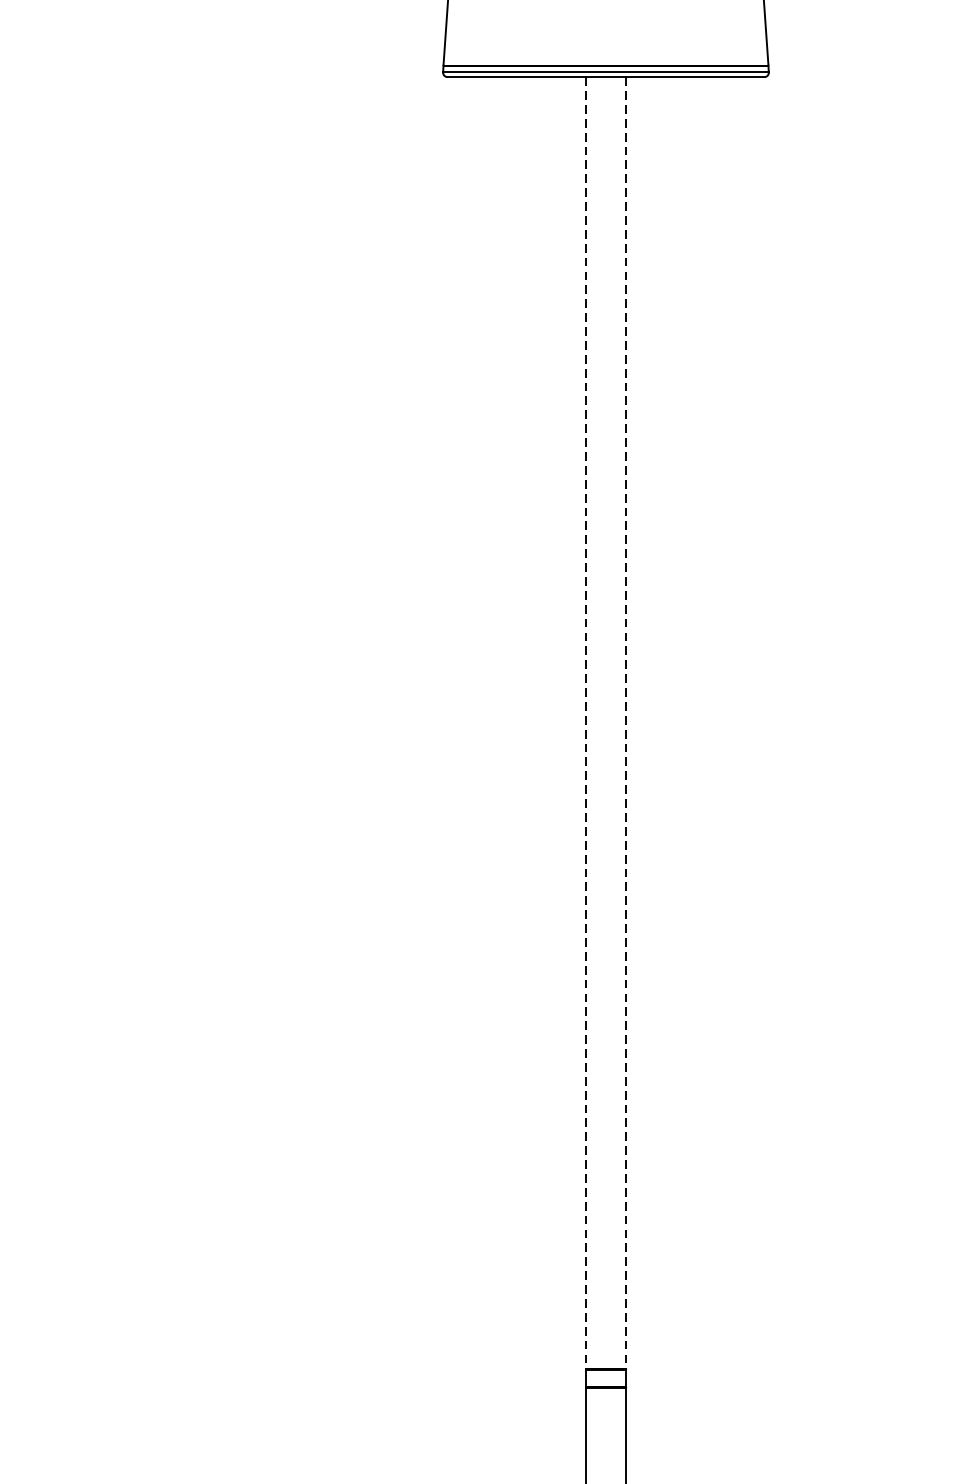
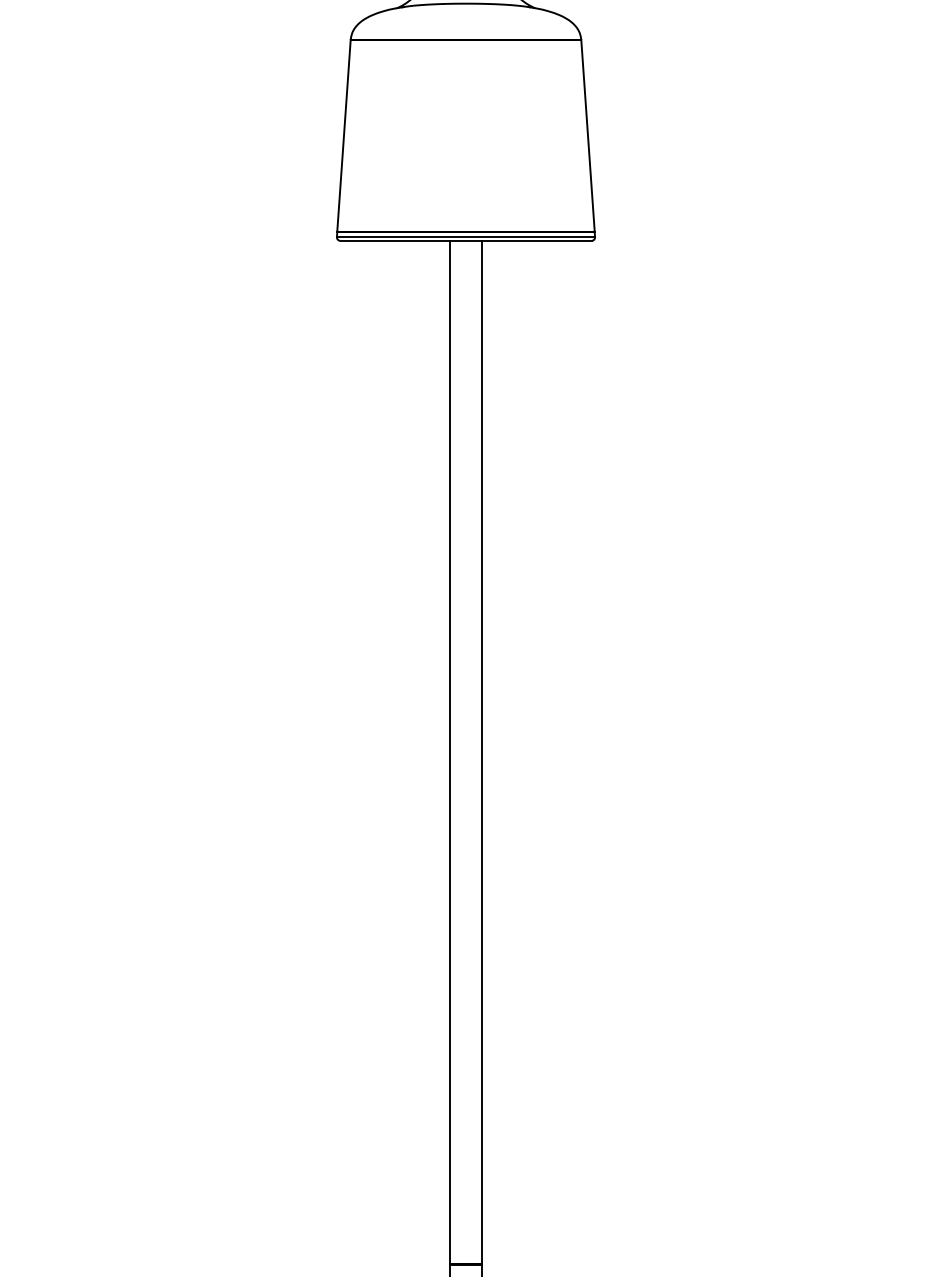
line: (585, 722) -> (449, 752), dashed -> solid
line: (626, 722) -> (482, 752), dashed -> solid

